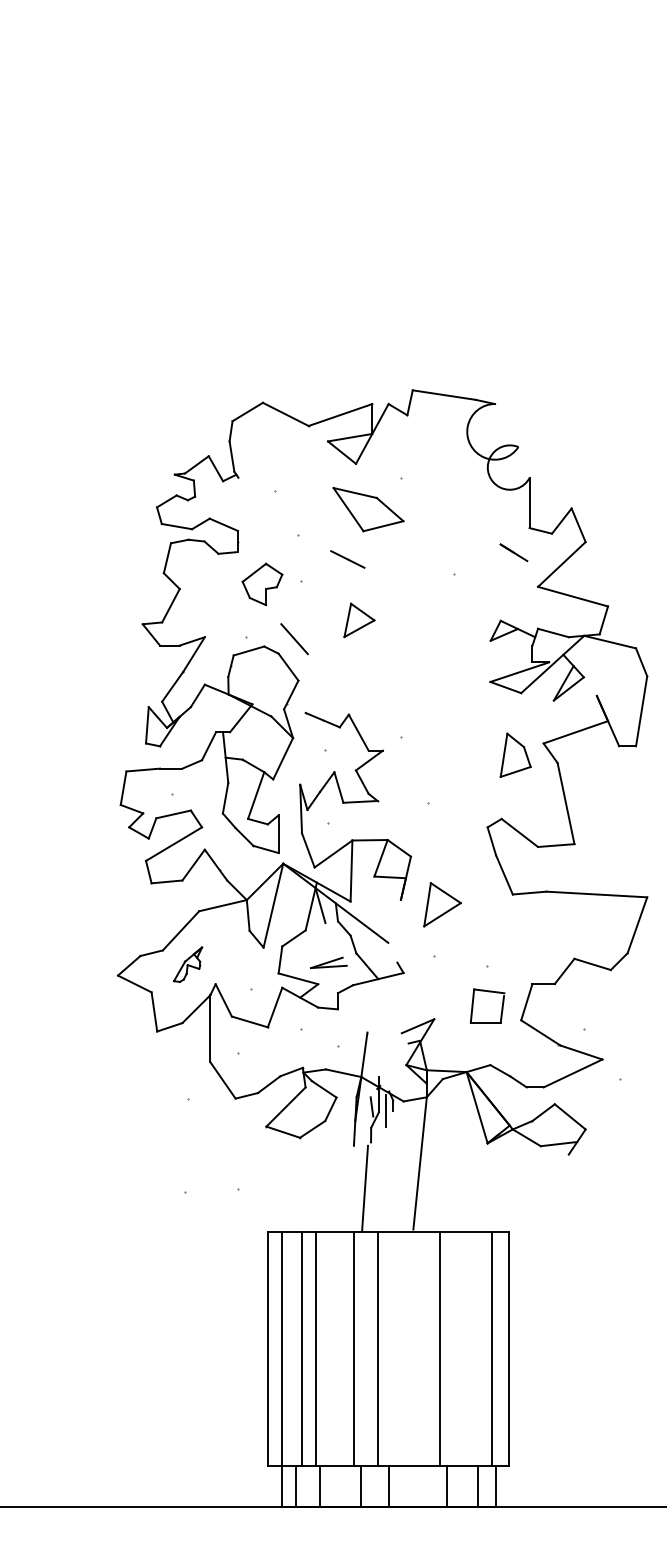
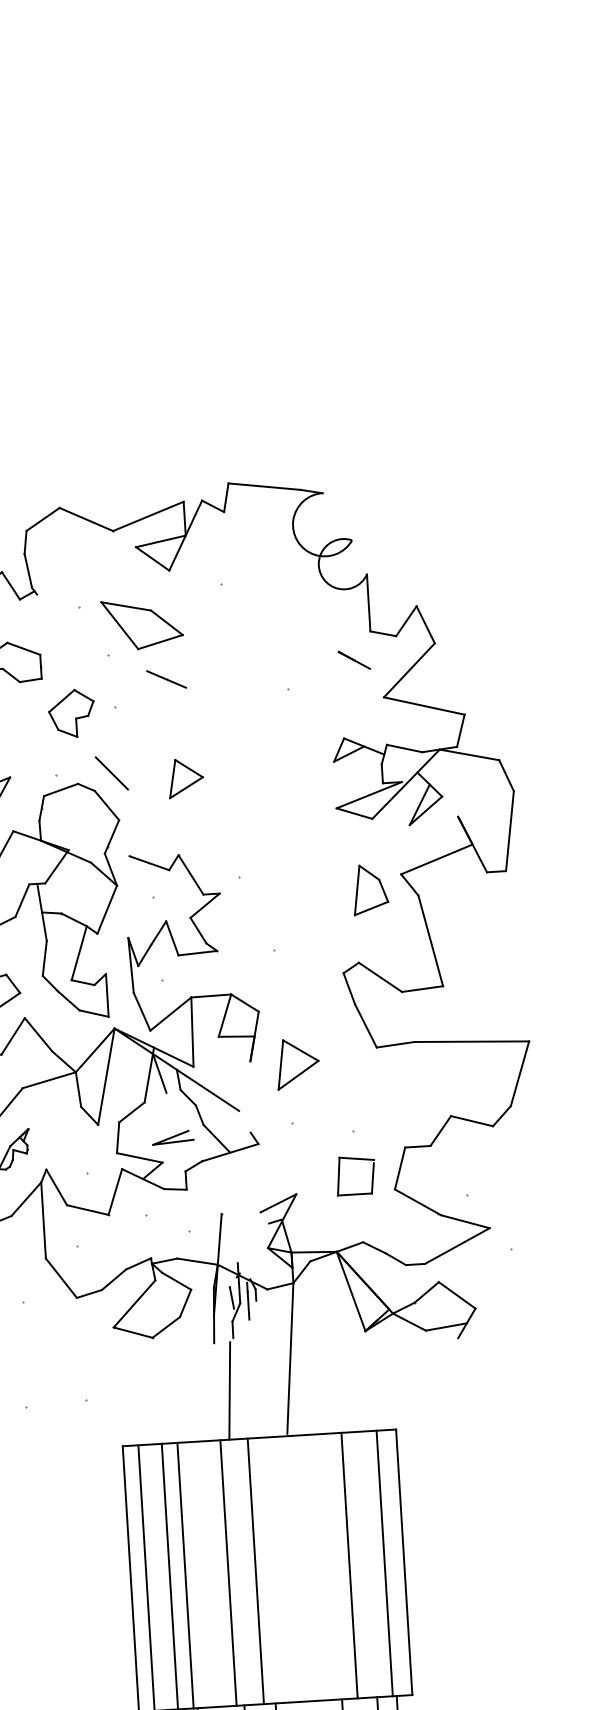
part: (368, 509) -> (142, 624), moved
part: (359, 620) -> (185, 778), moved
line: (440, 1348) -> (350, 1565), moved

